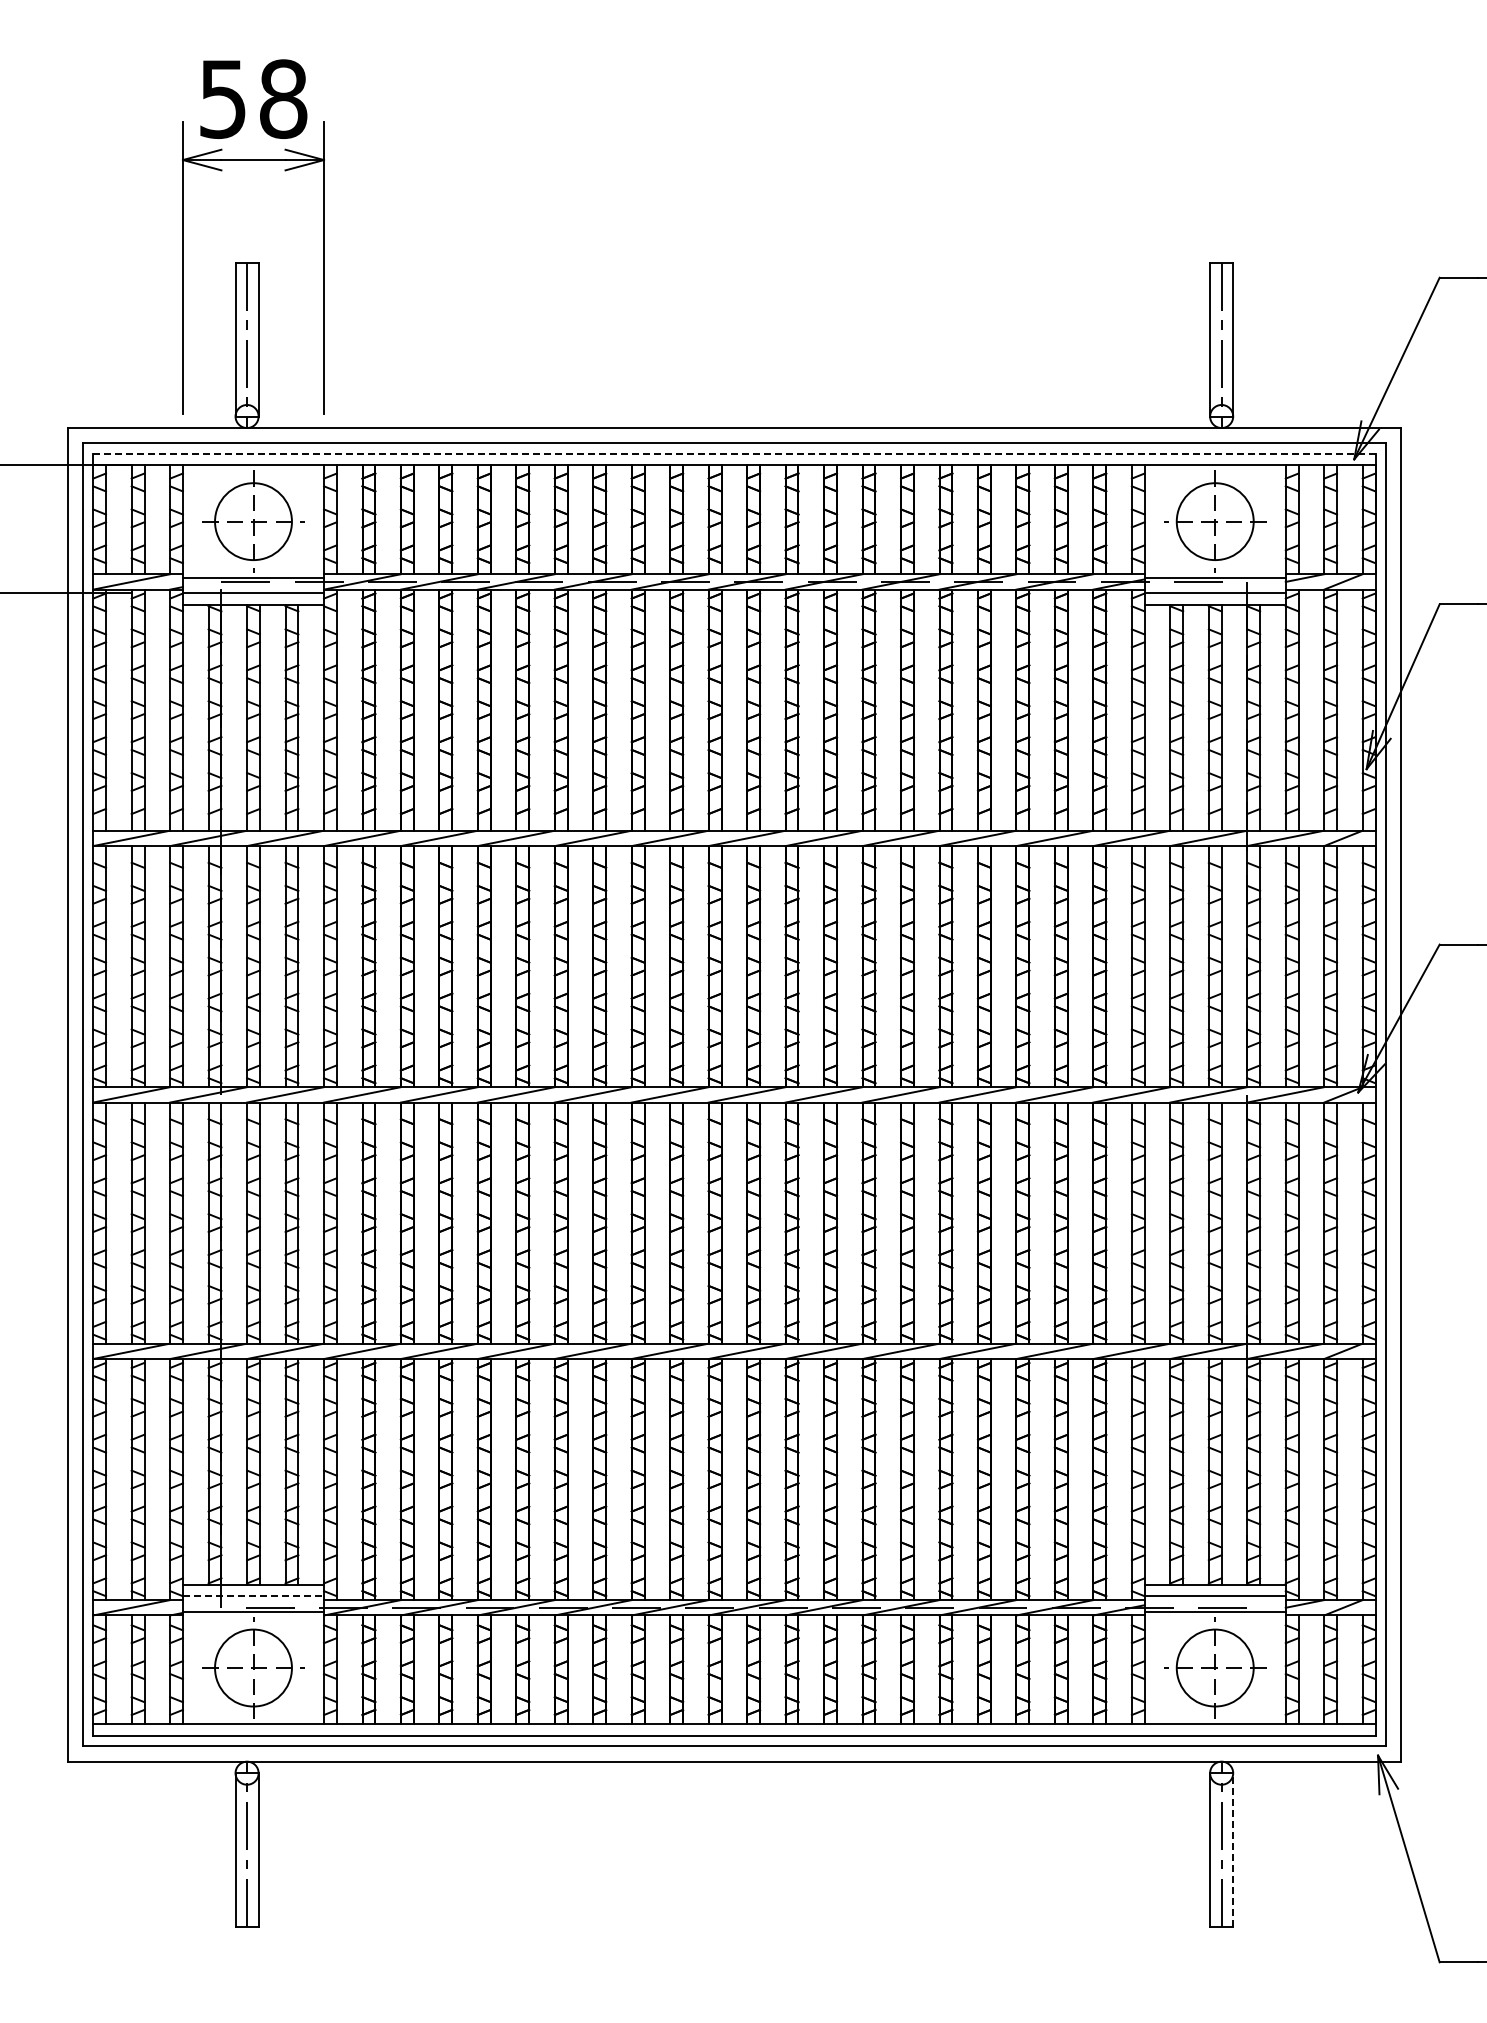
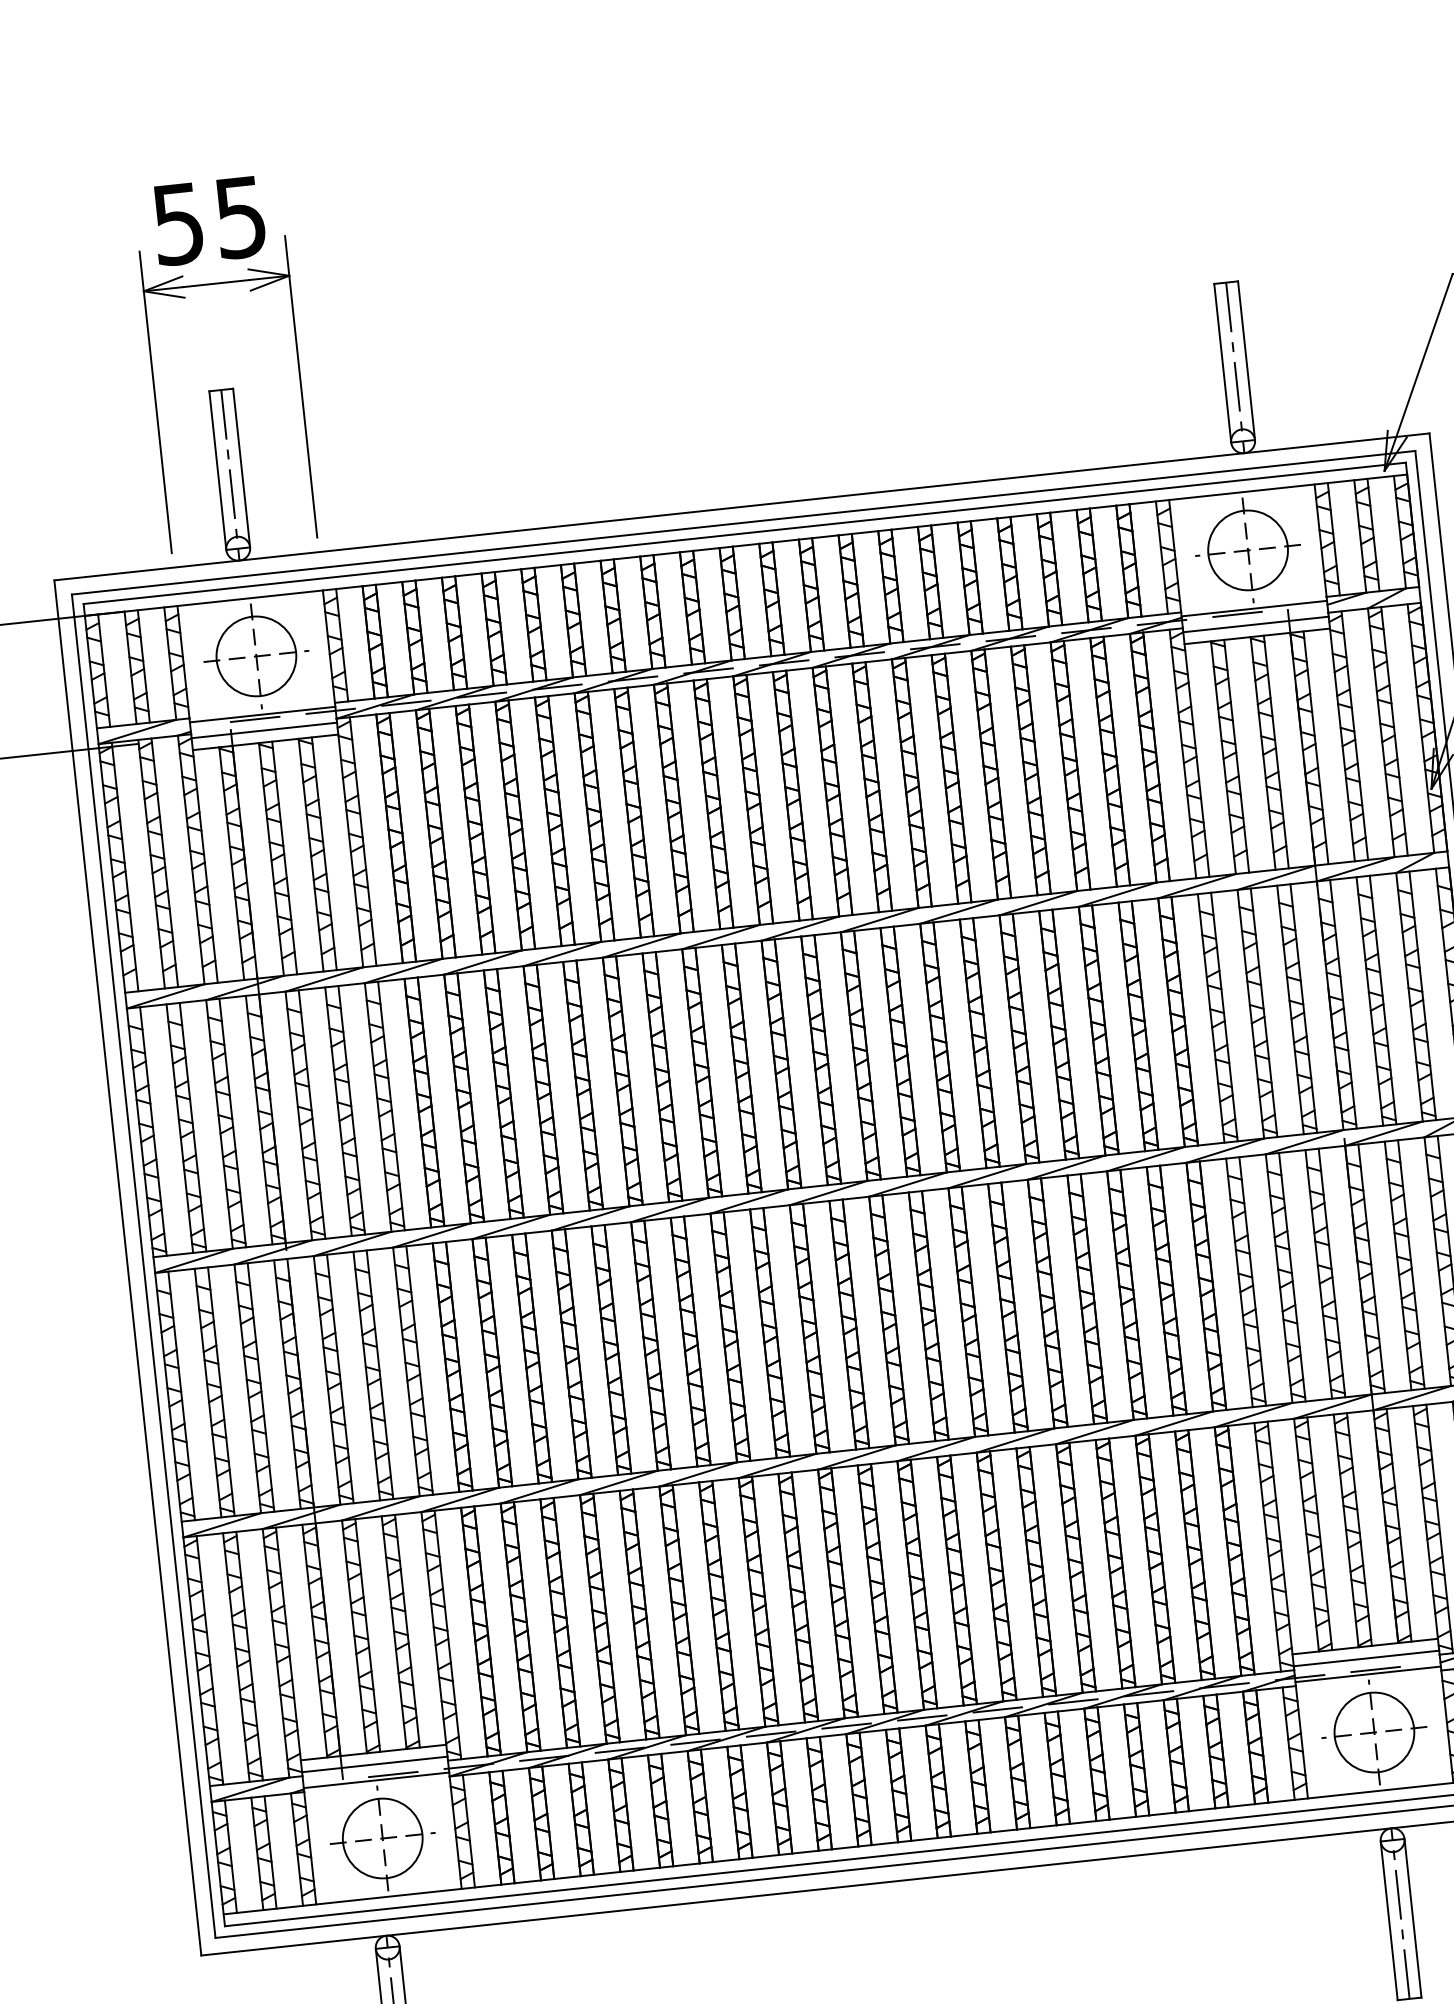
text: (283, 99) -> (240, 217), 58 -> 55
line: (734, 453) -> (744, 533), dashed -> solid
line: (253, 1596) -> (374, 1764), dashed -> solid
line: (1233, 1850) -> (1413, 1918), dashed -> solid

